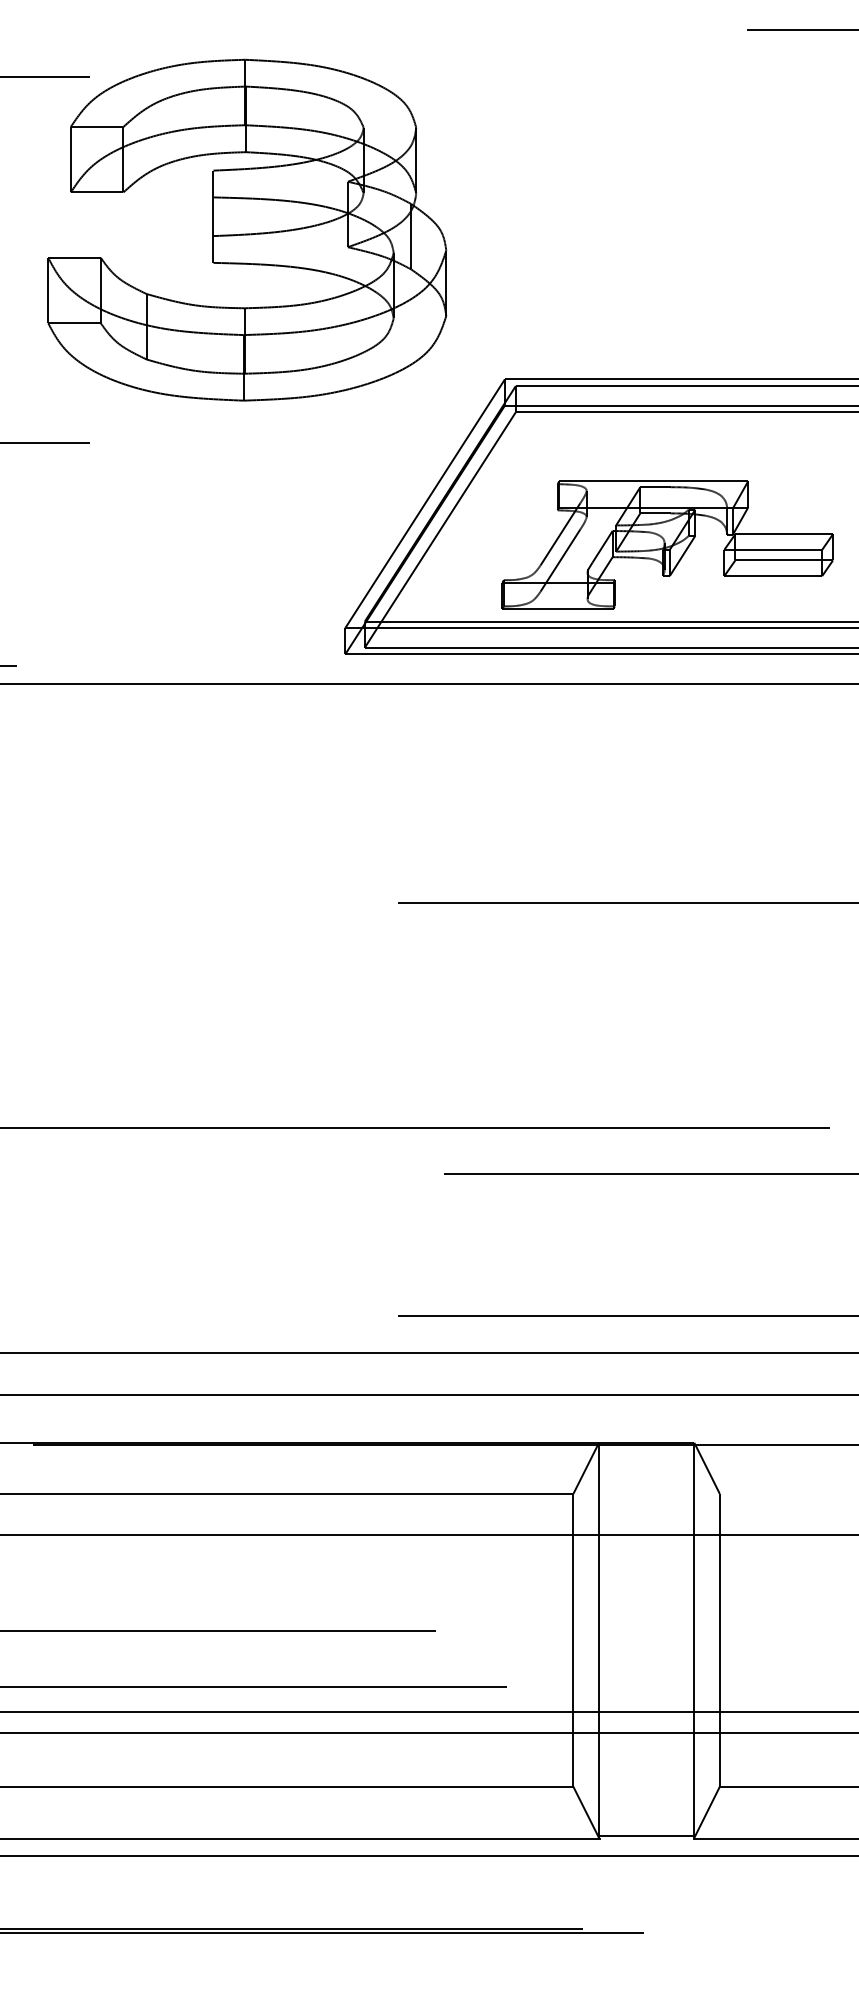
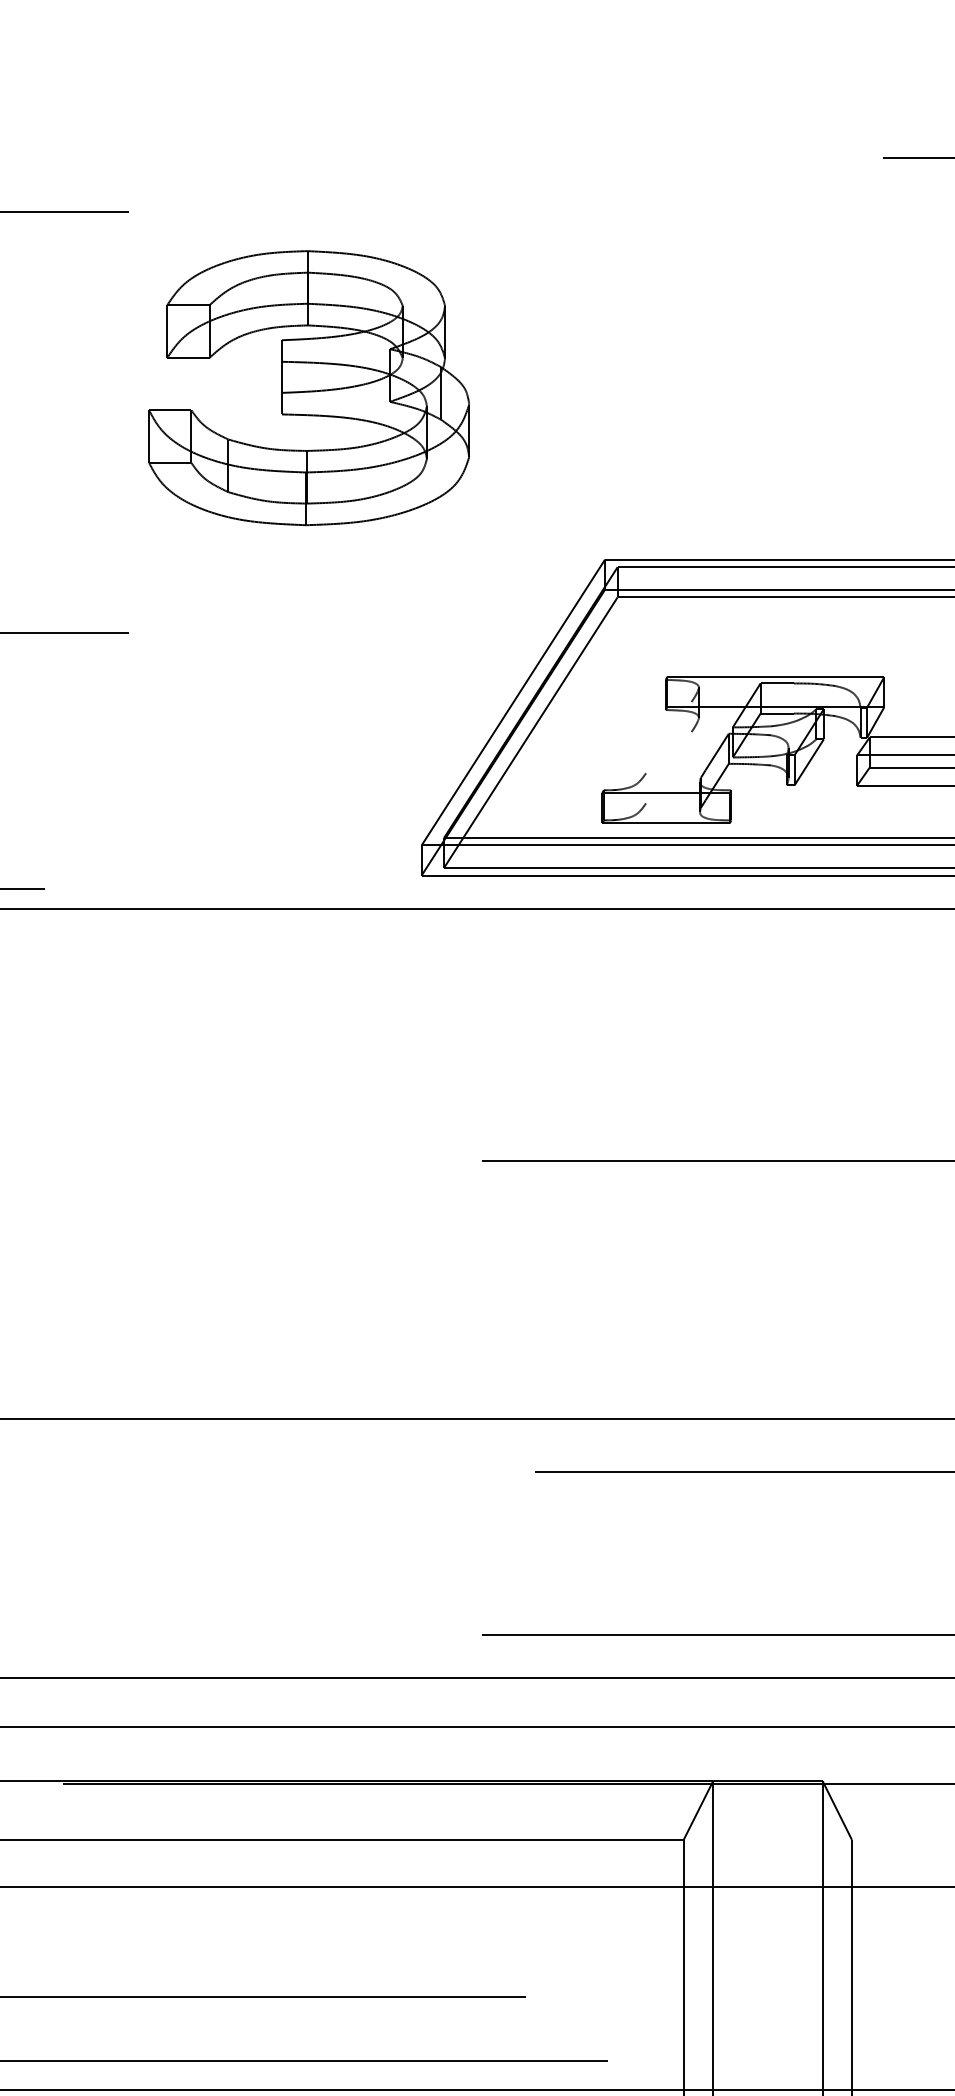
part: (247, 229) -> (309, 387), size x0.7
line: (560, 534) -> (668, 737), removed
line: (560, 560) -> (668, 767), removed

